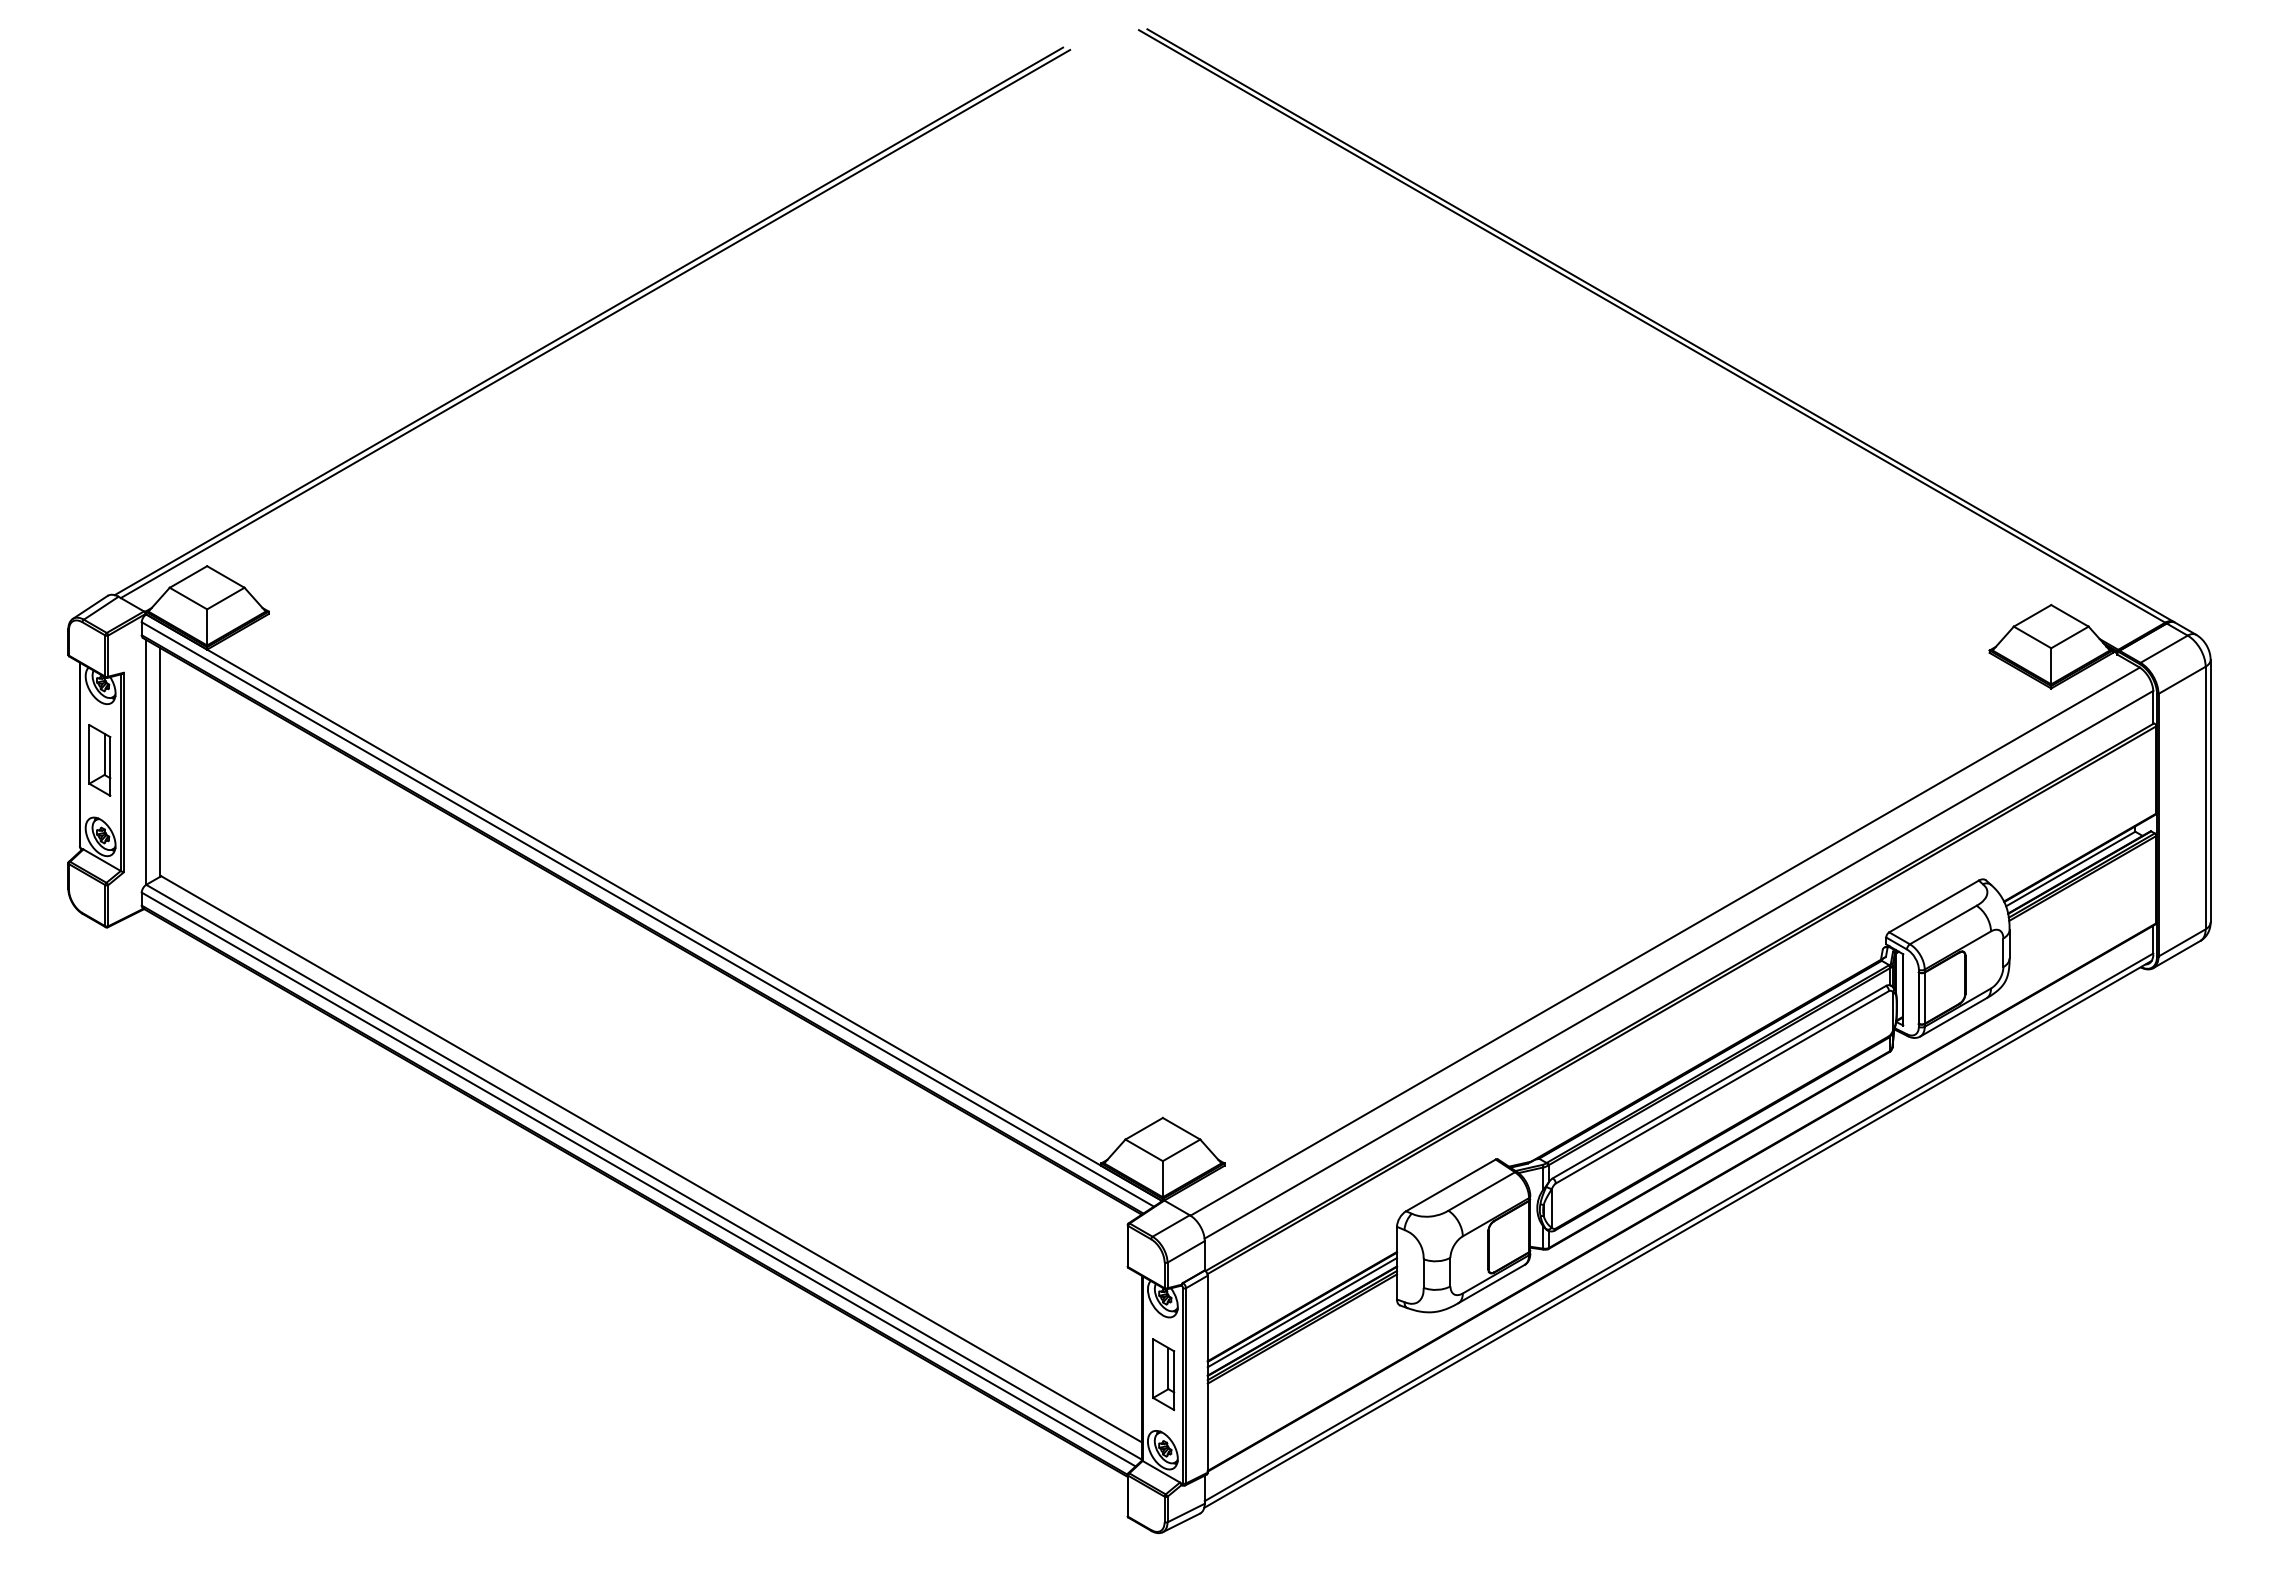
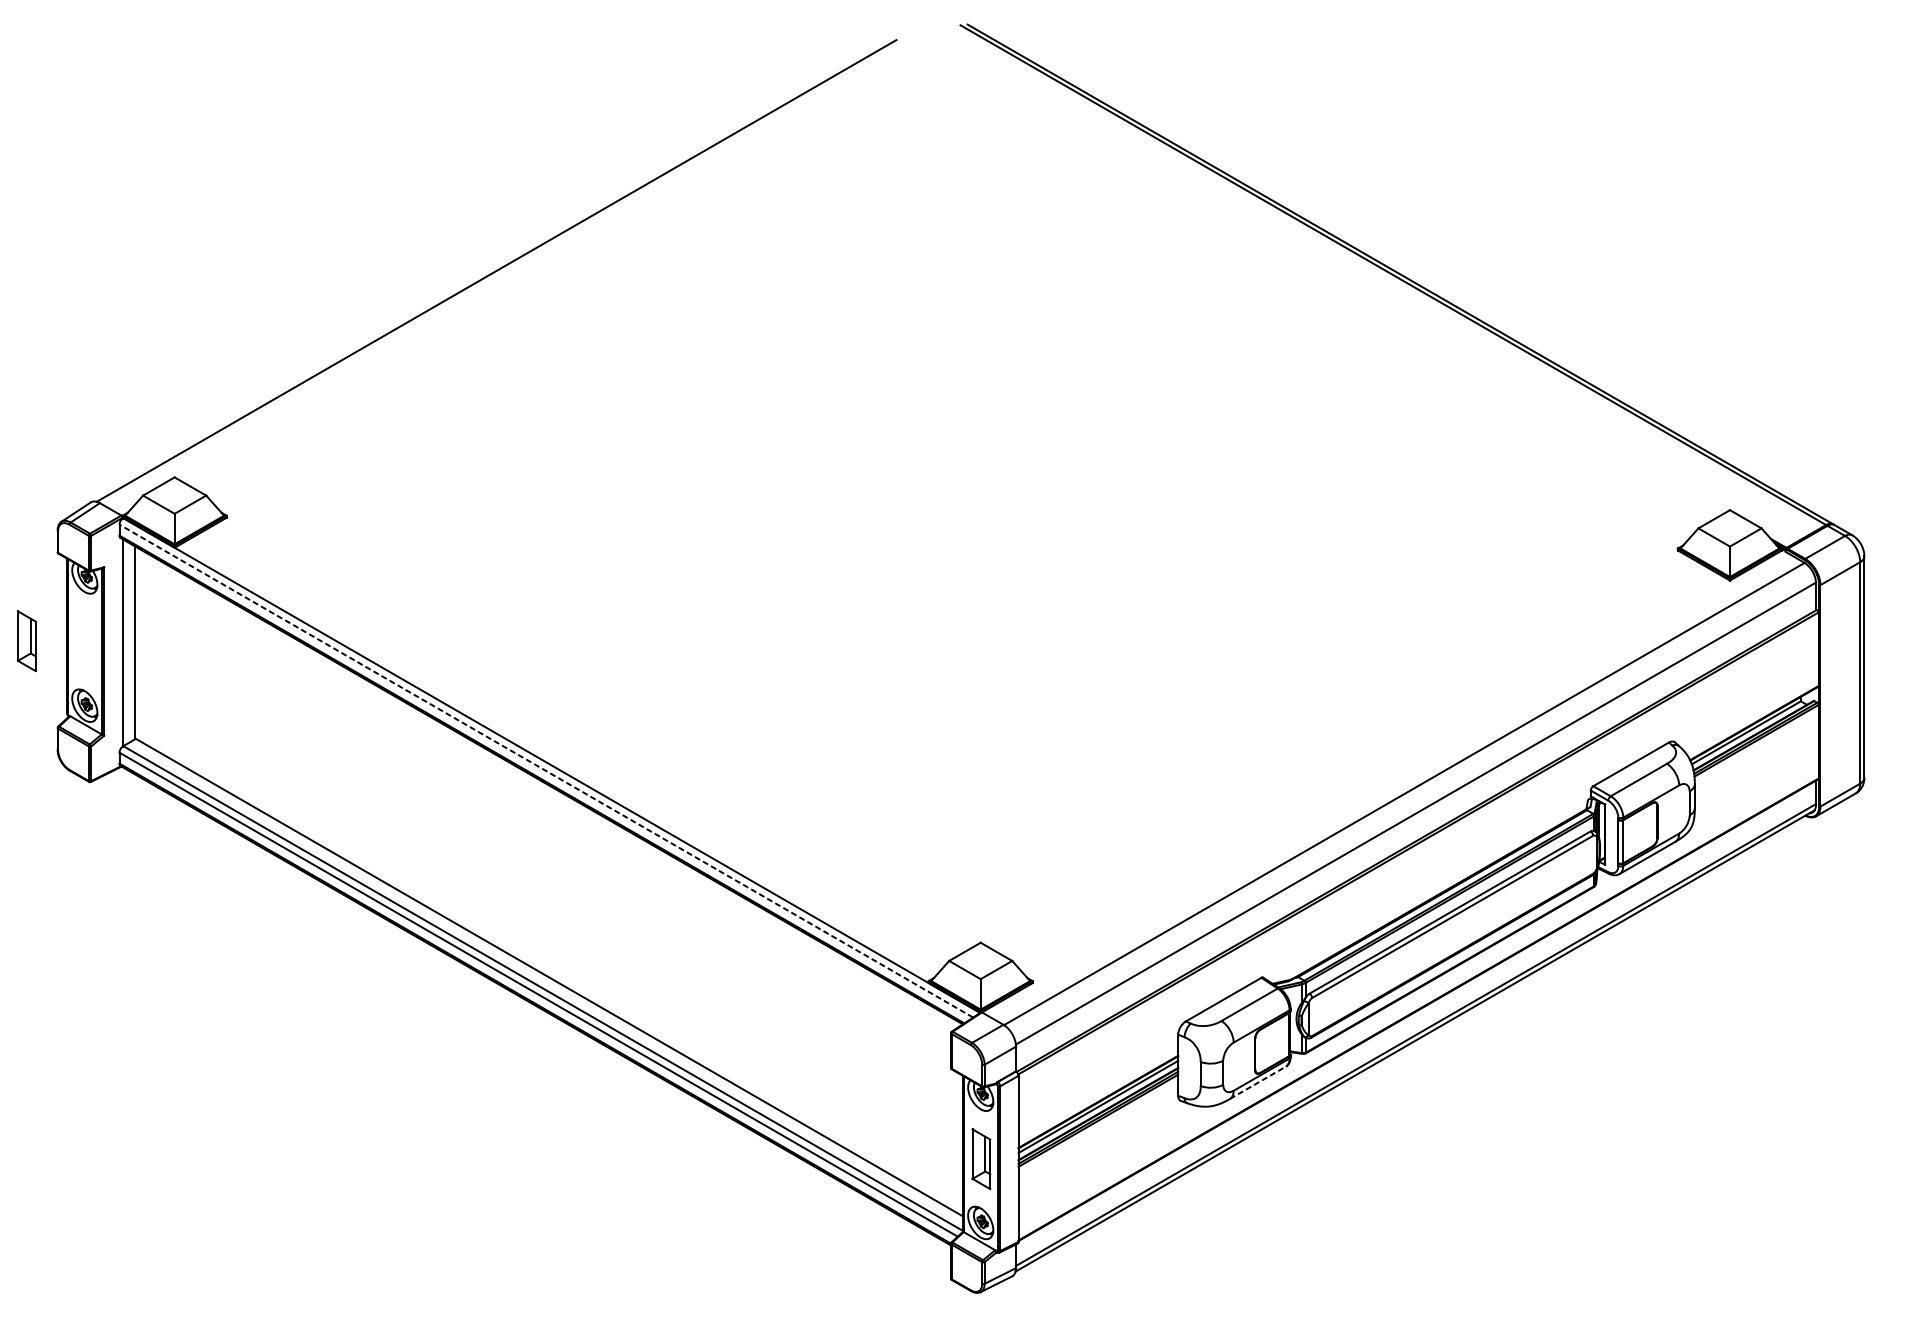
line: (595, 324) -> (502, 273), removed
part: (99, 760) -> (26, 641), moved
line: (647, 914) -> (546, 771), solid -> dashed
line: (1492, 1283) -> (1258, 1082), solid -> dashed

